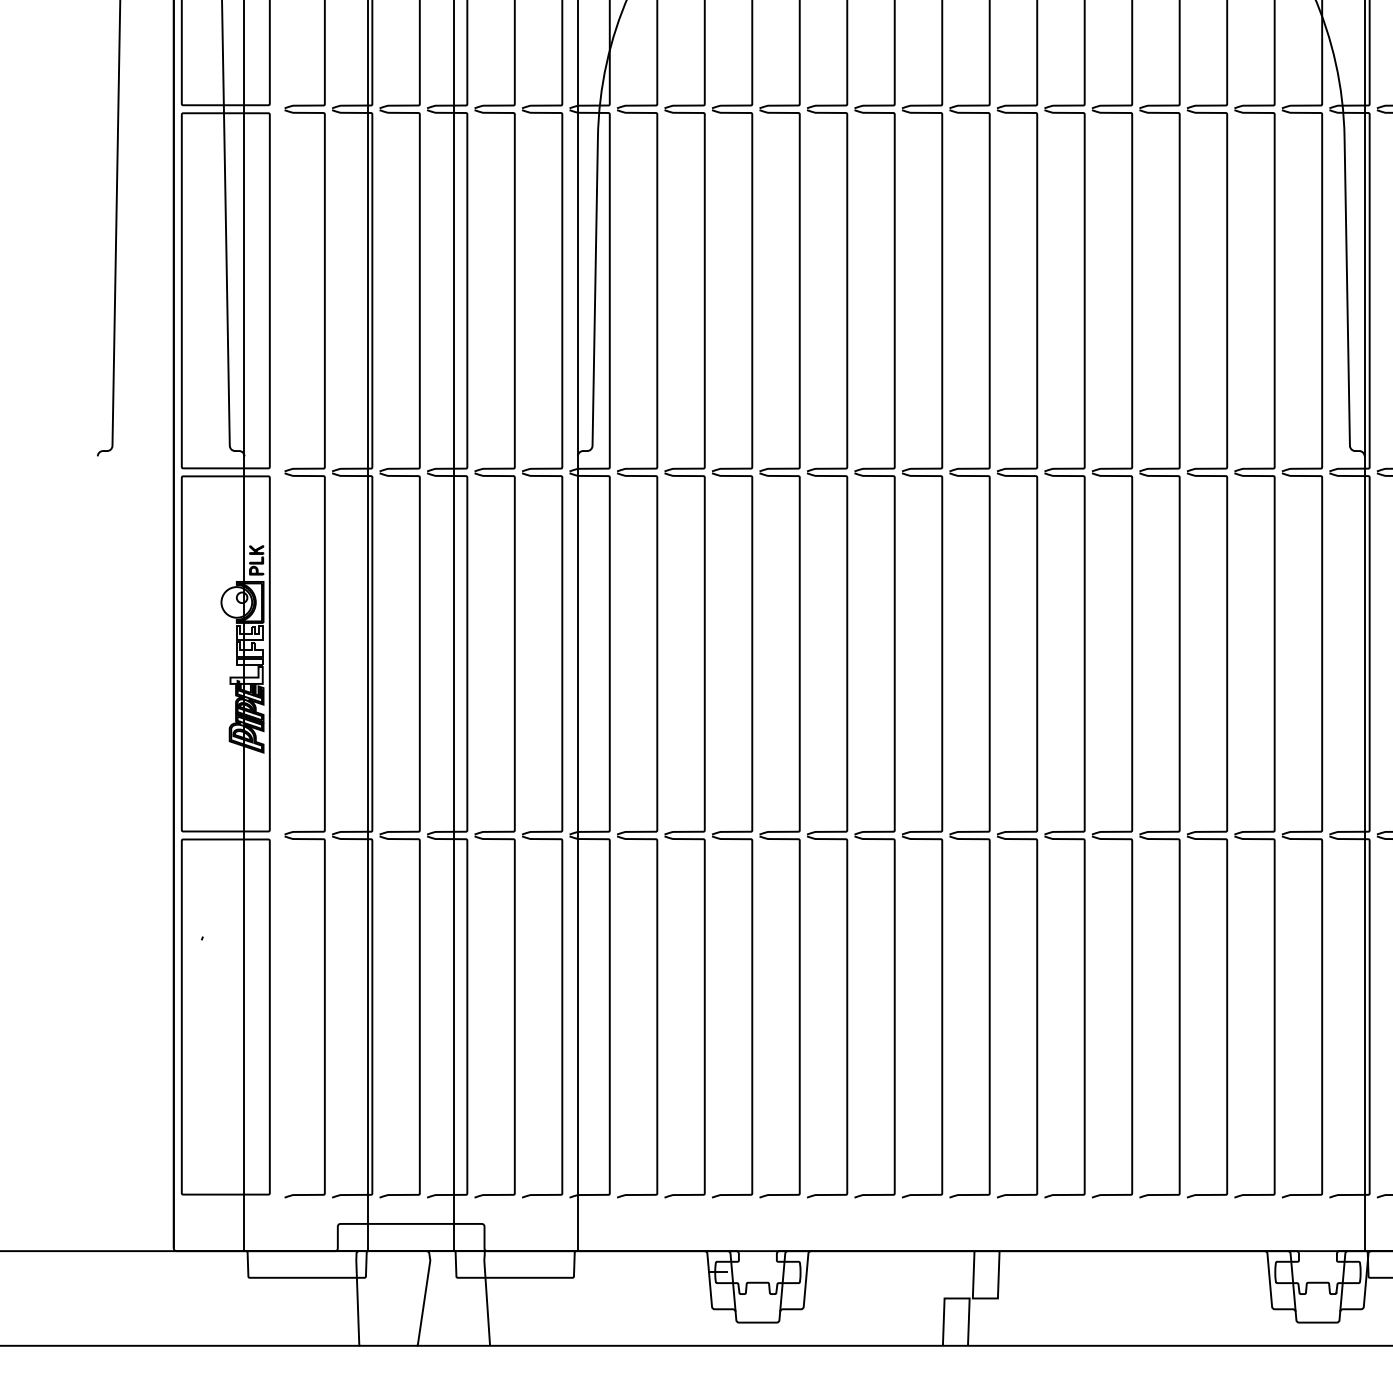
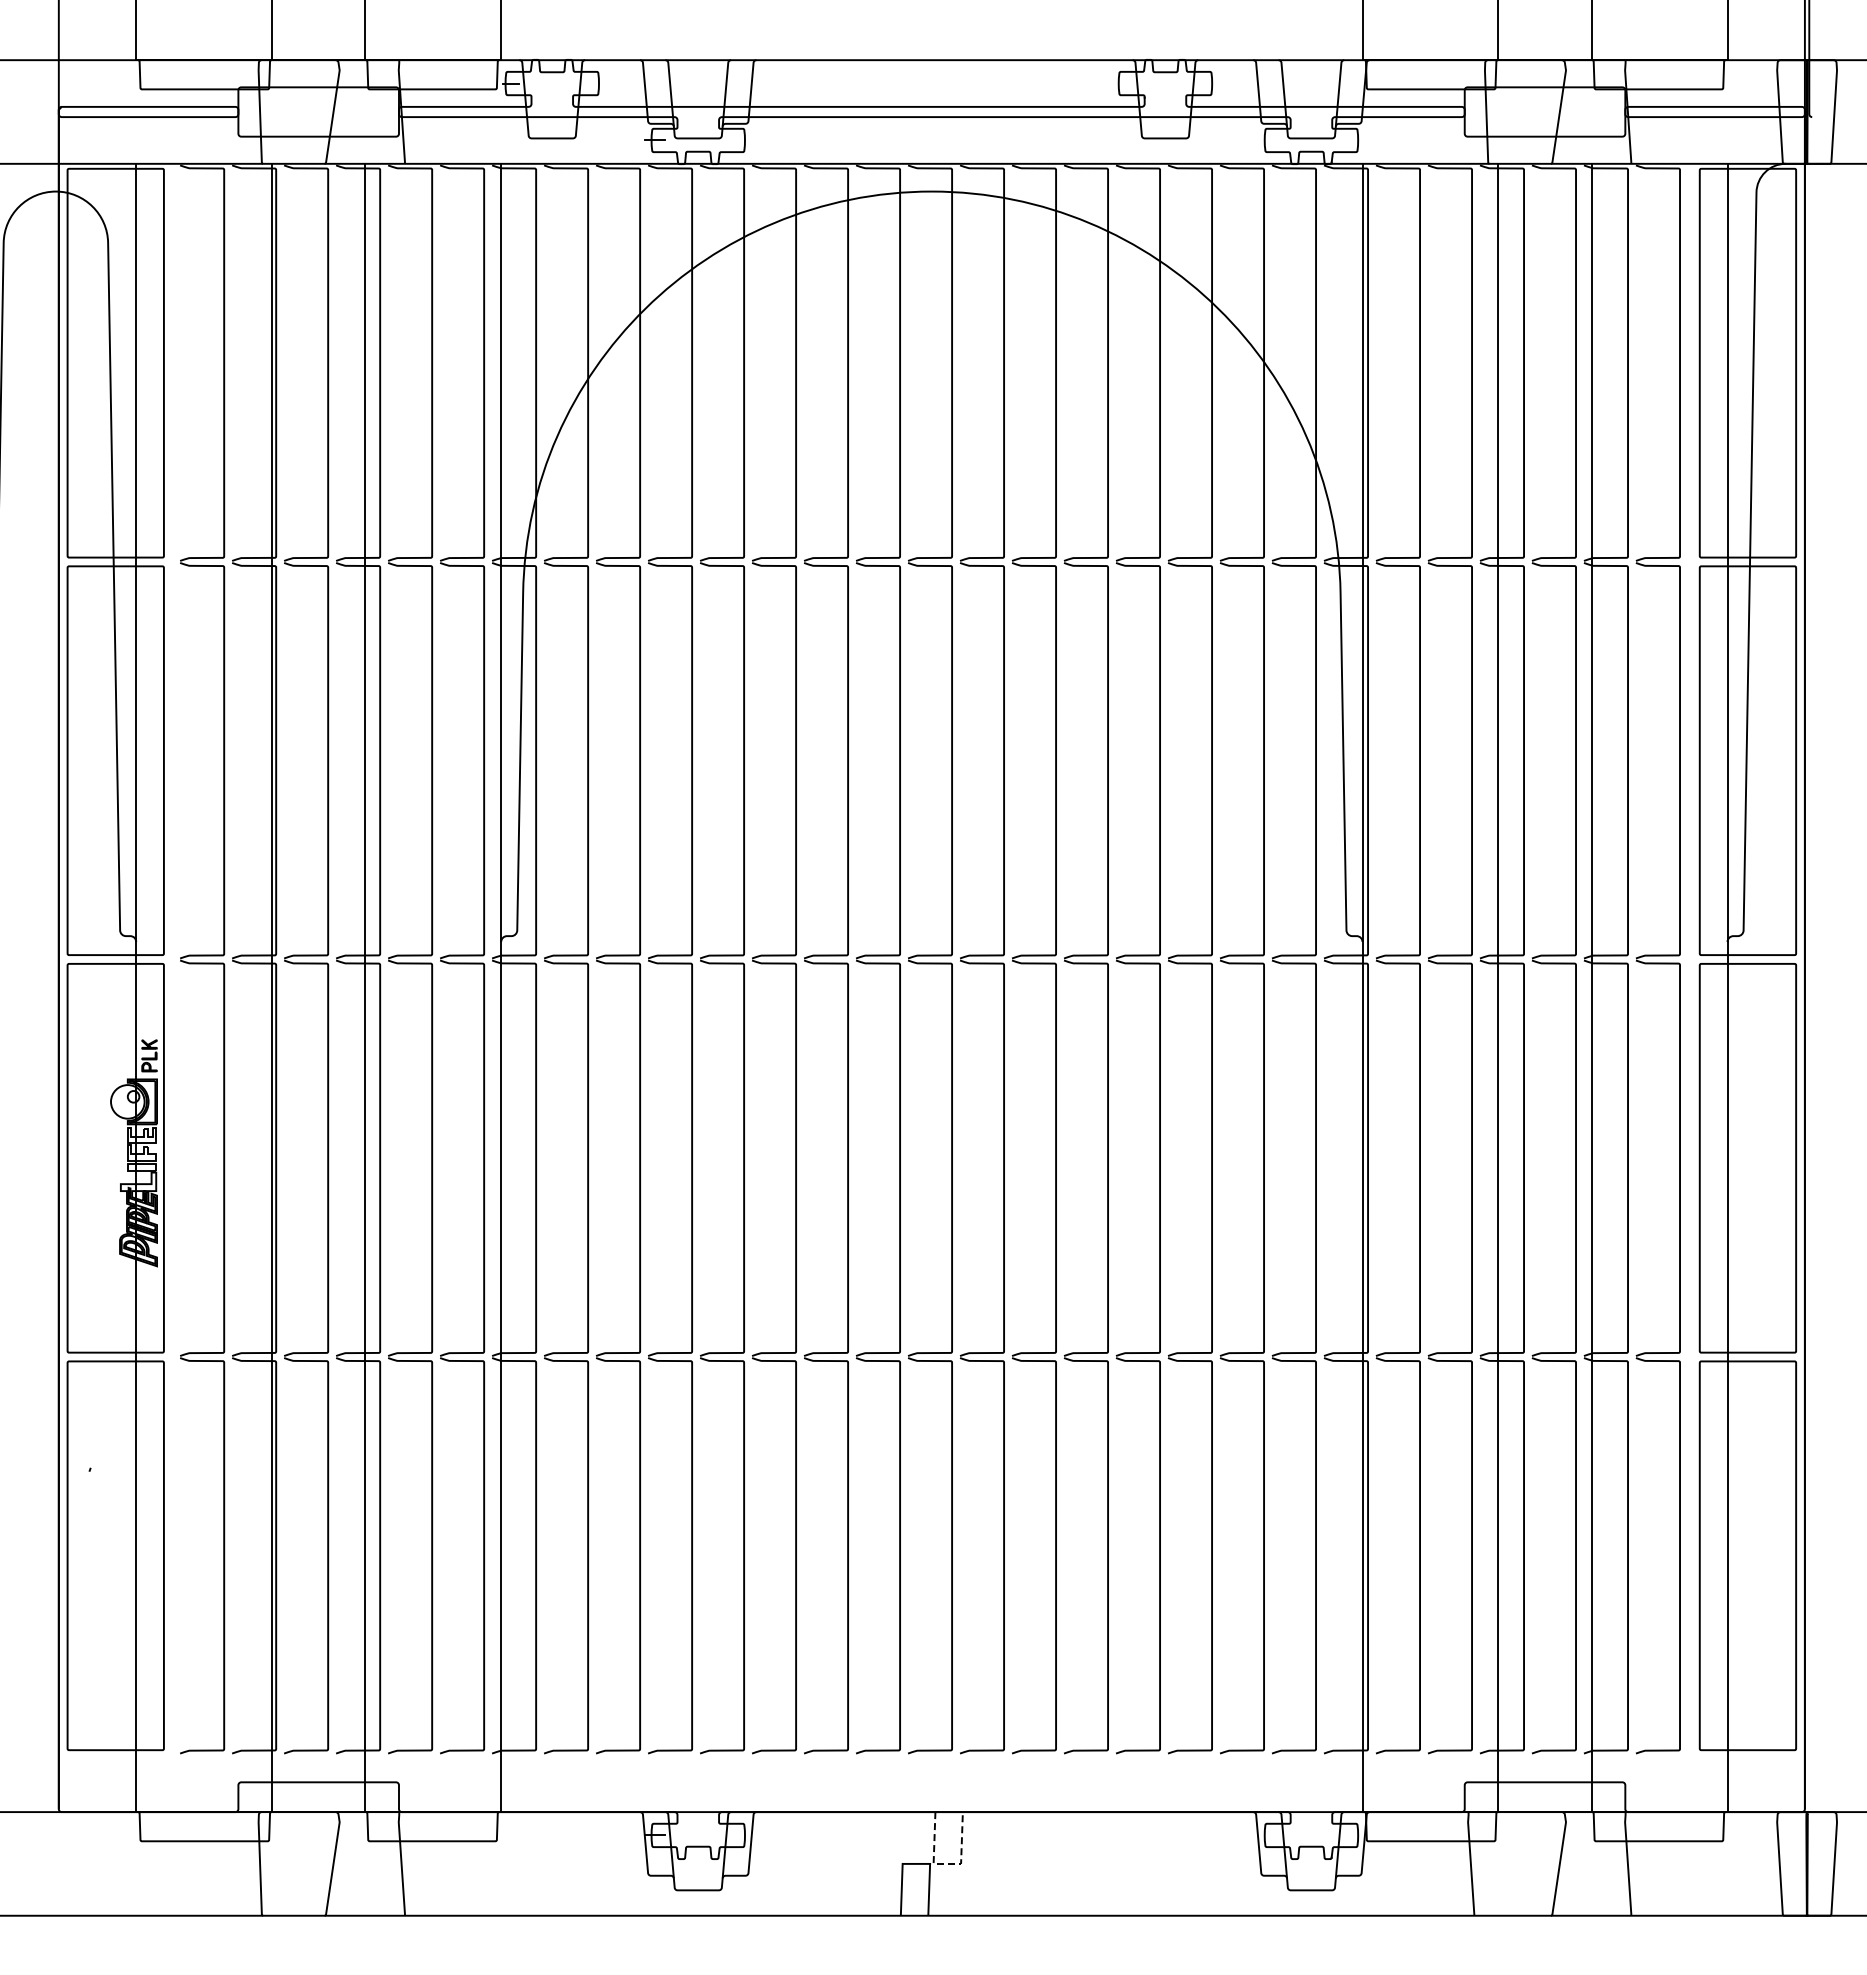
line: (985, 1298) -> (947, 1863), solid -> dashed

